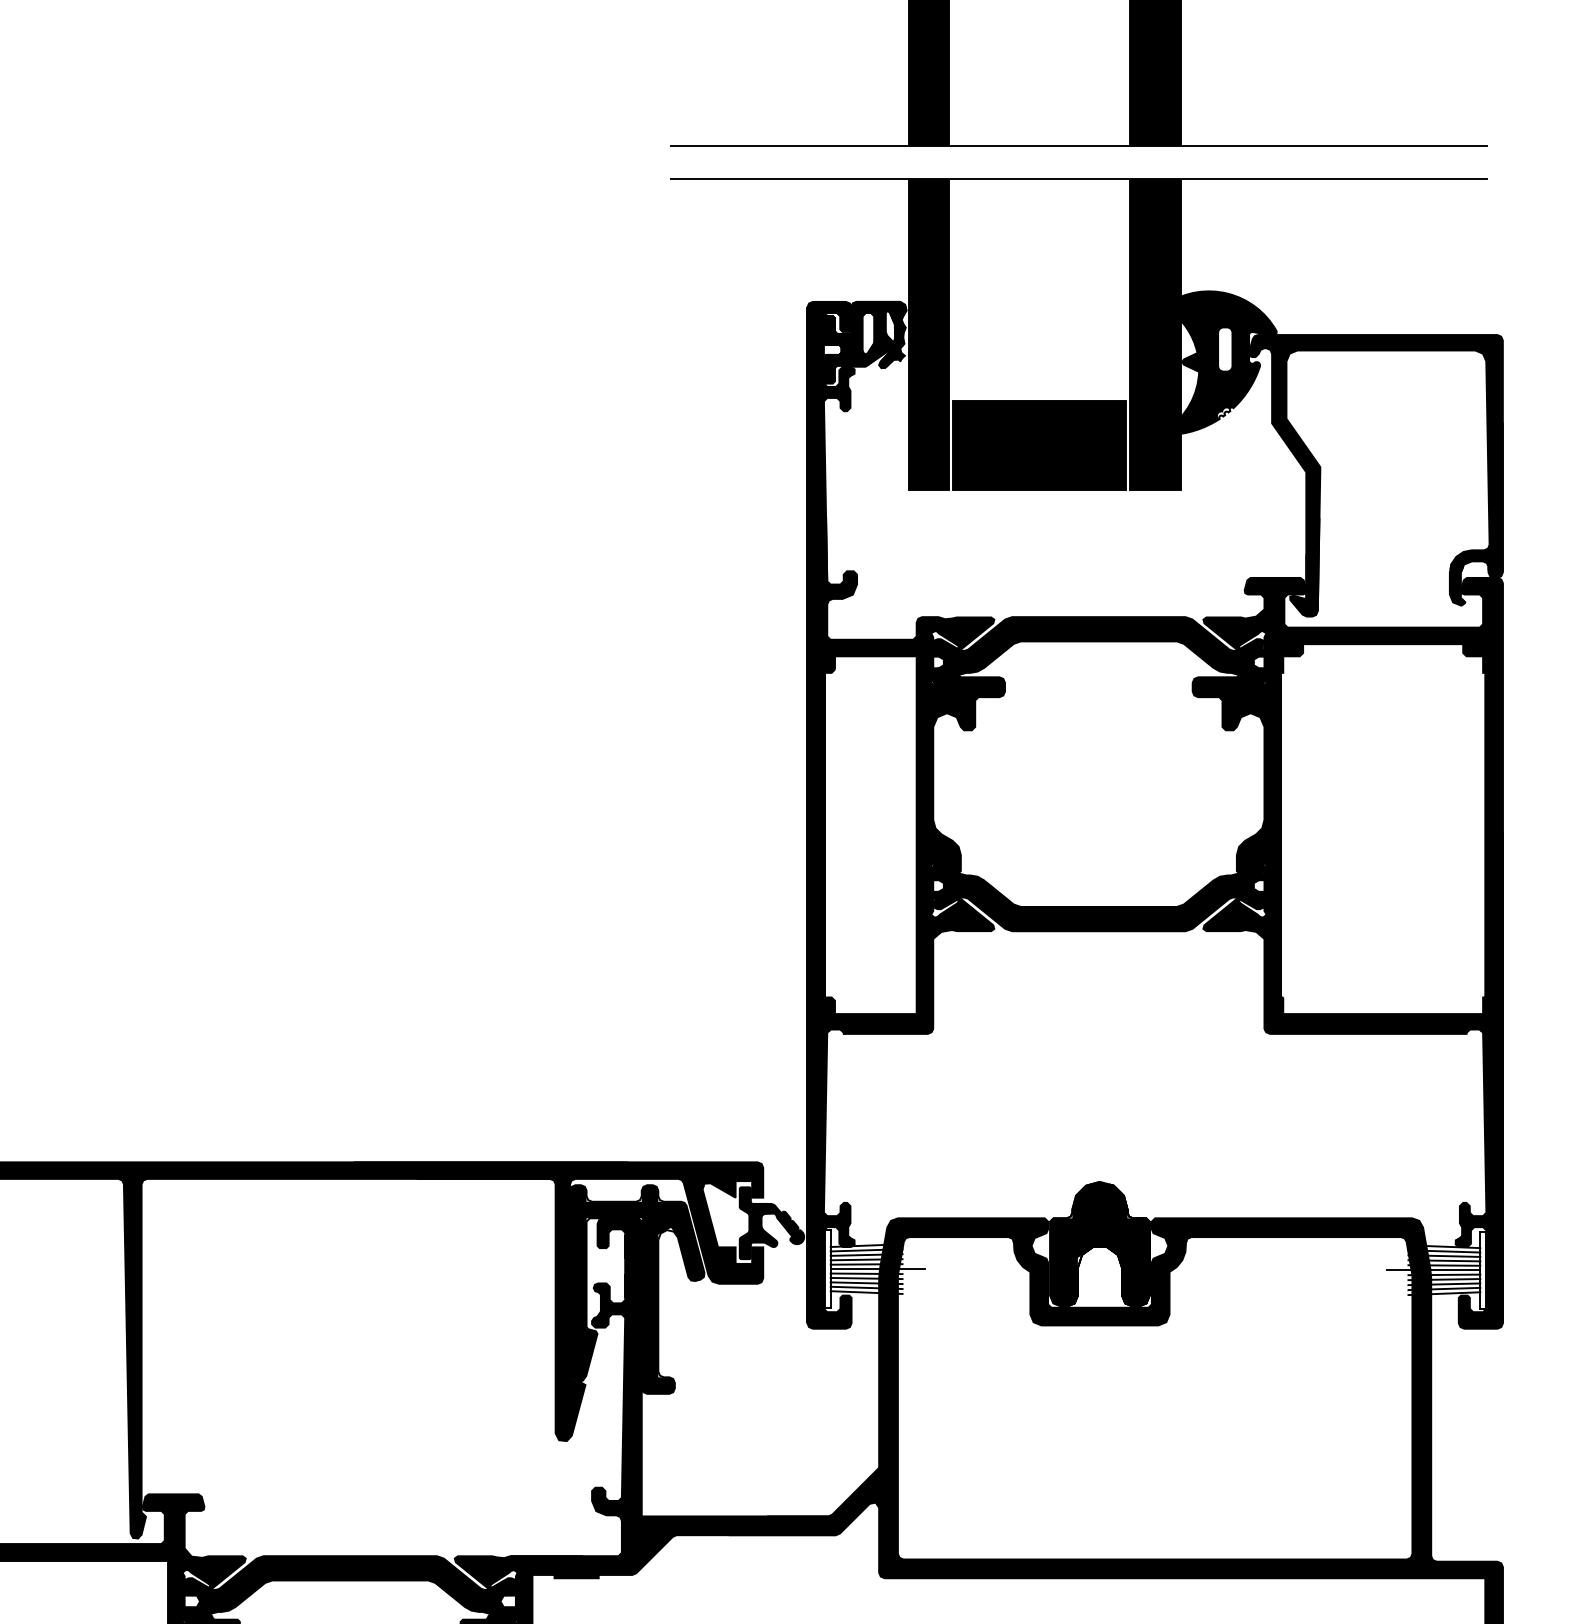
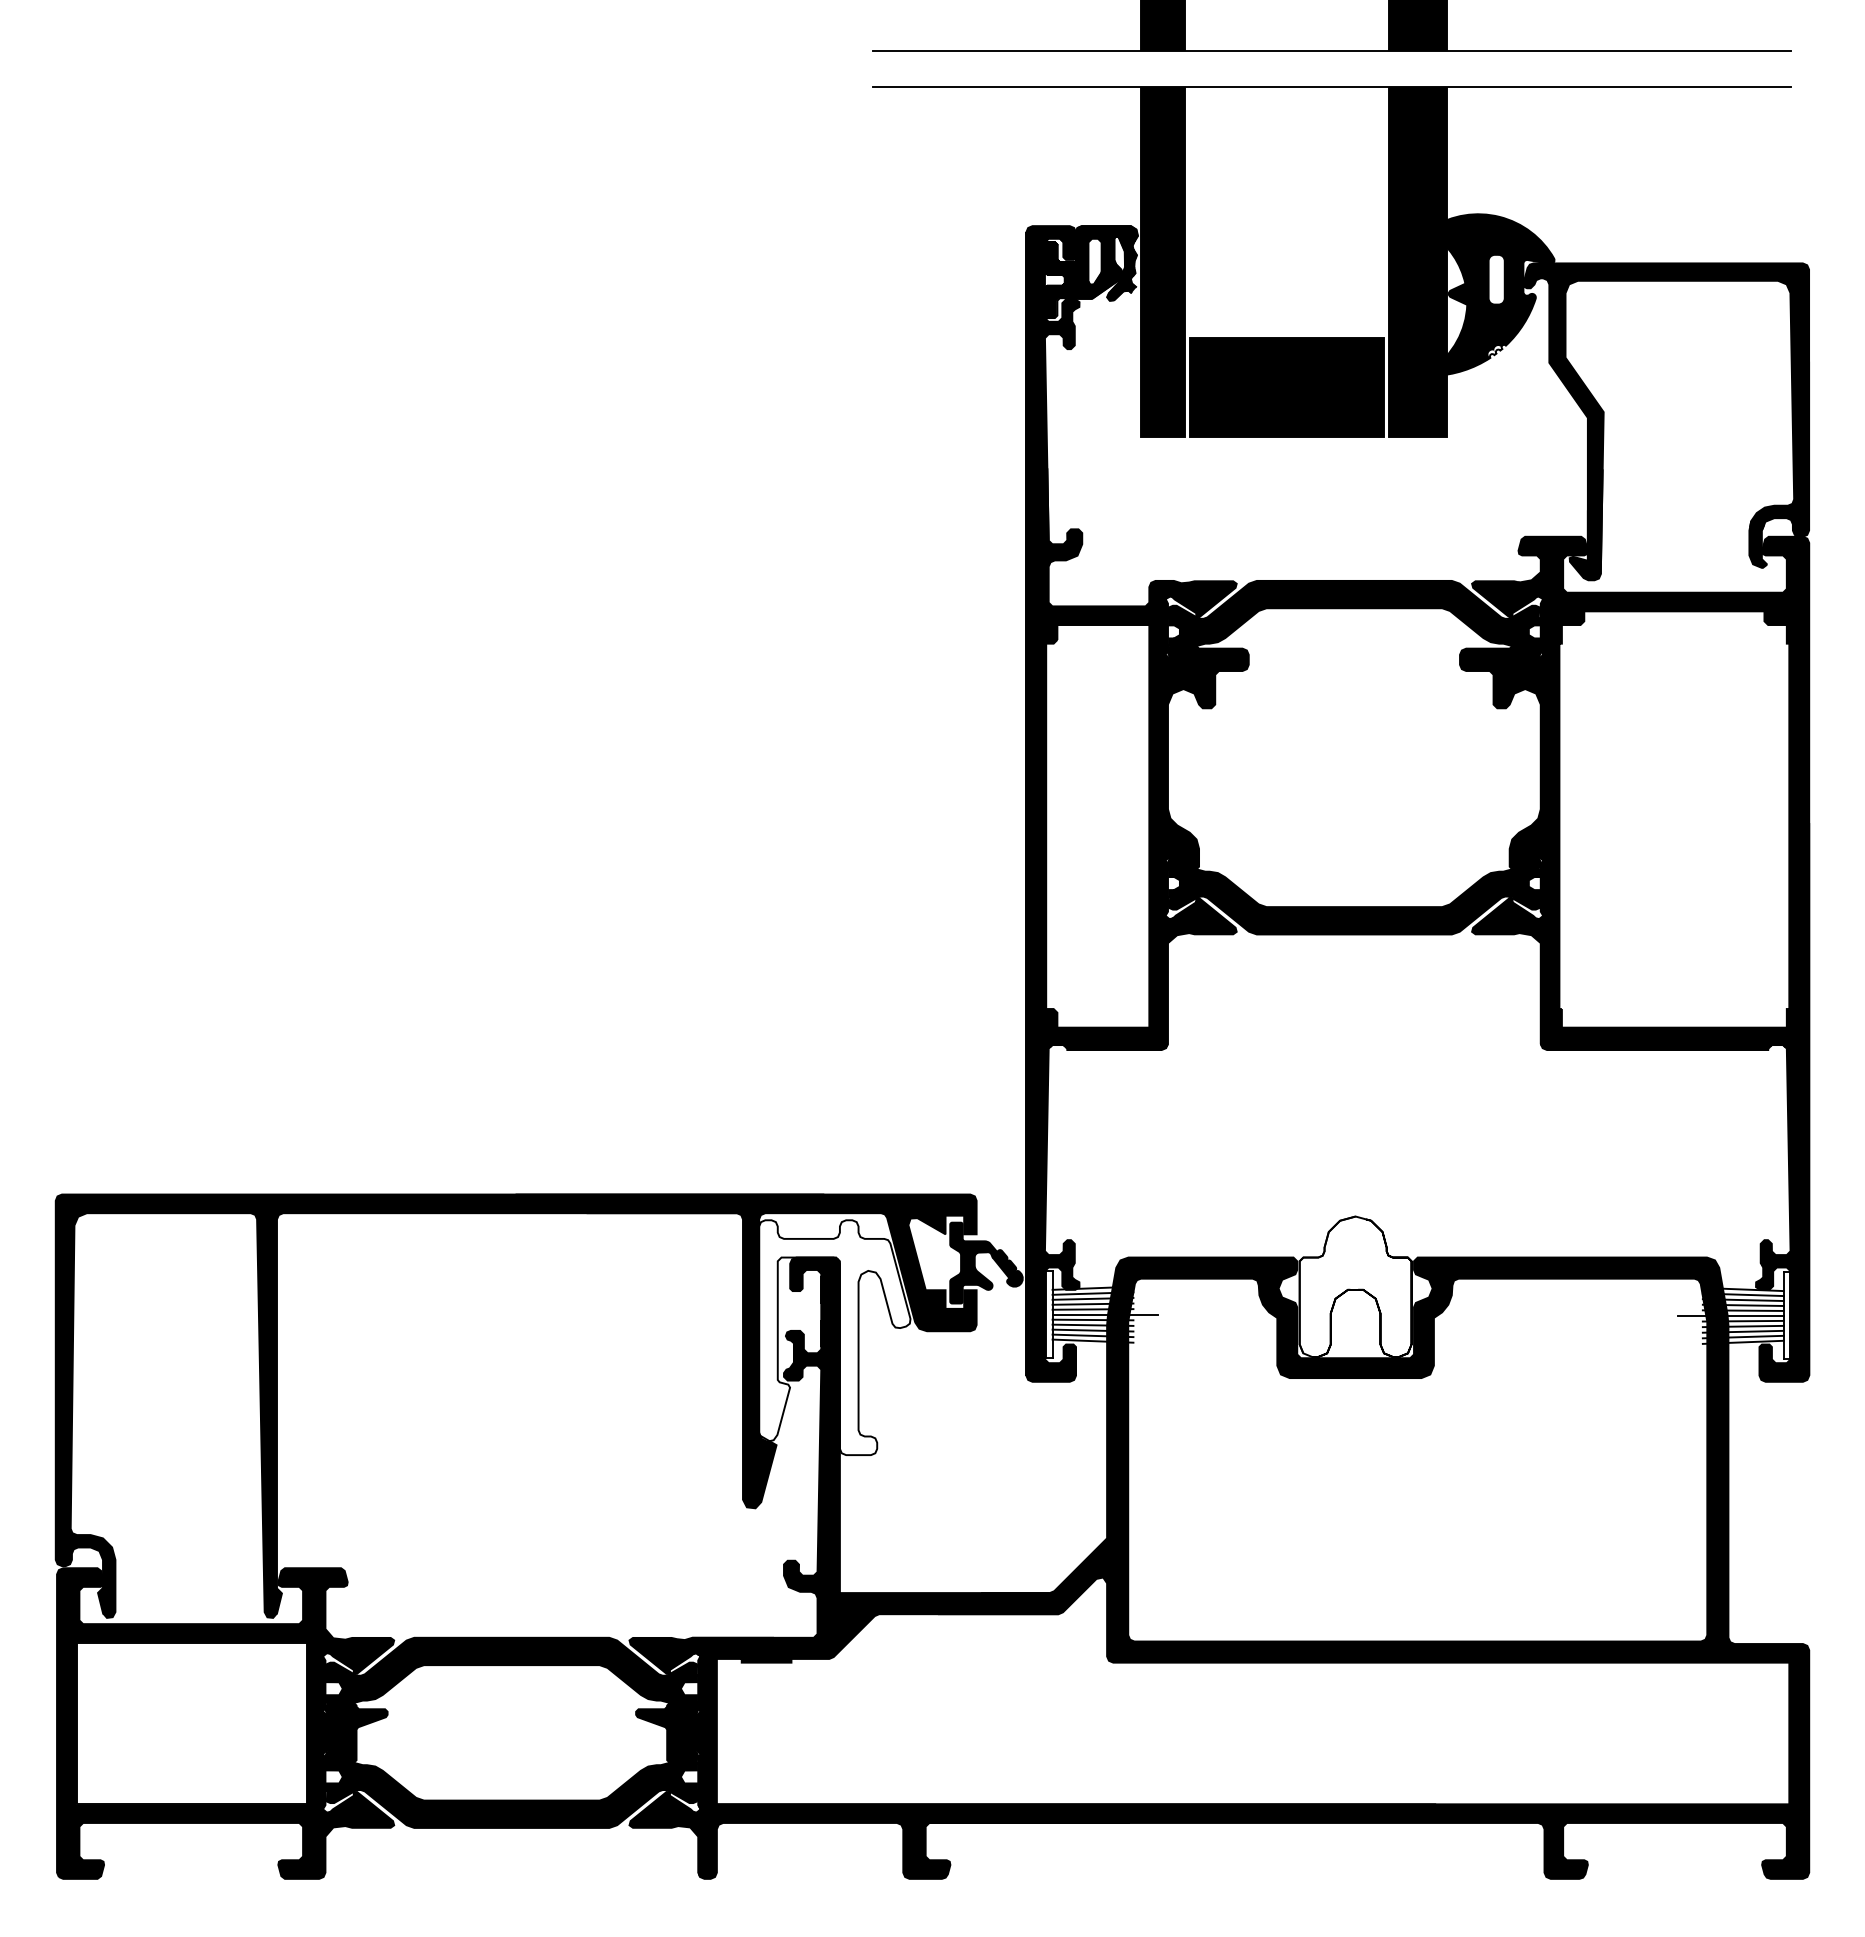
fill: (1099, 1244) -> (1355, 1286), removed
fill: (636, 1289) -> (834, 1337), removed

